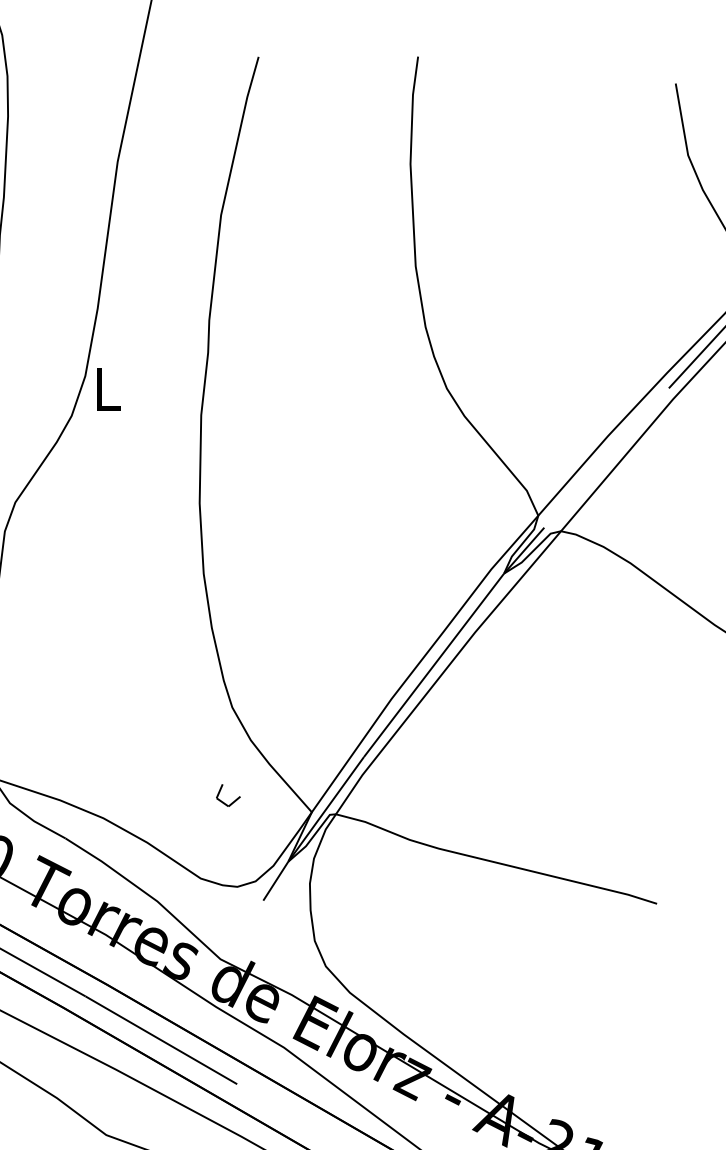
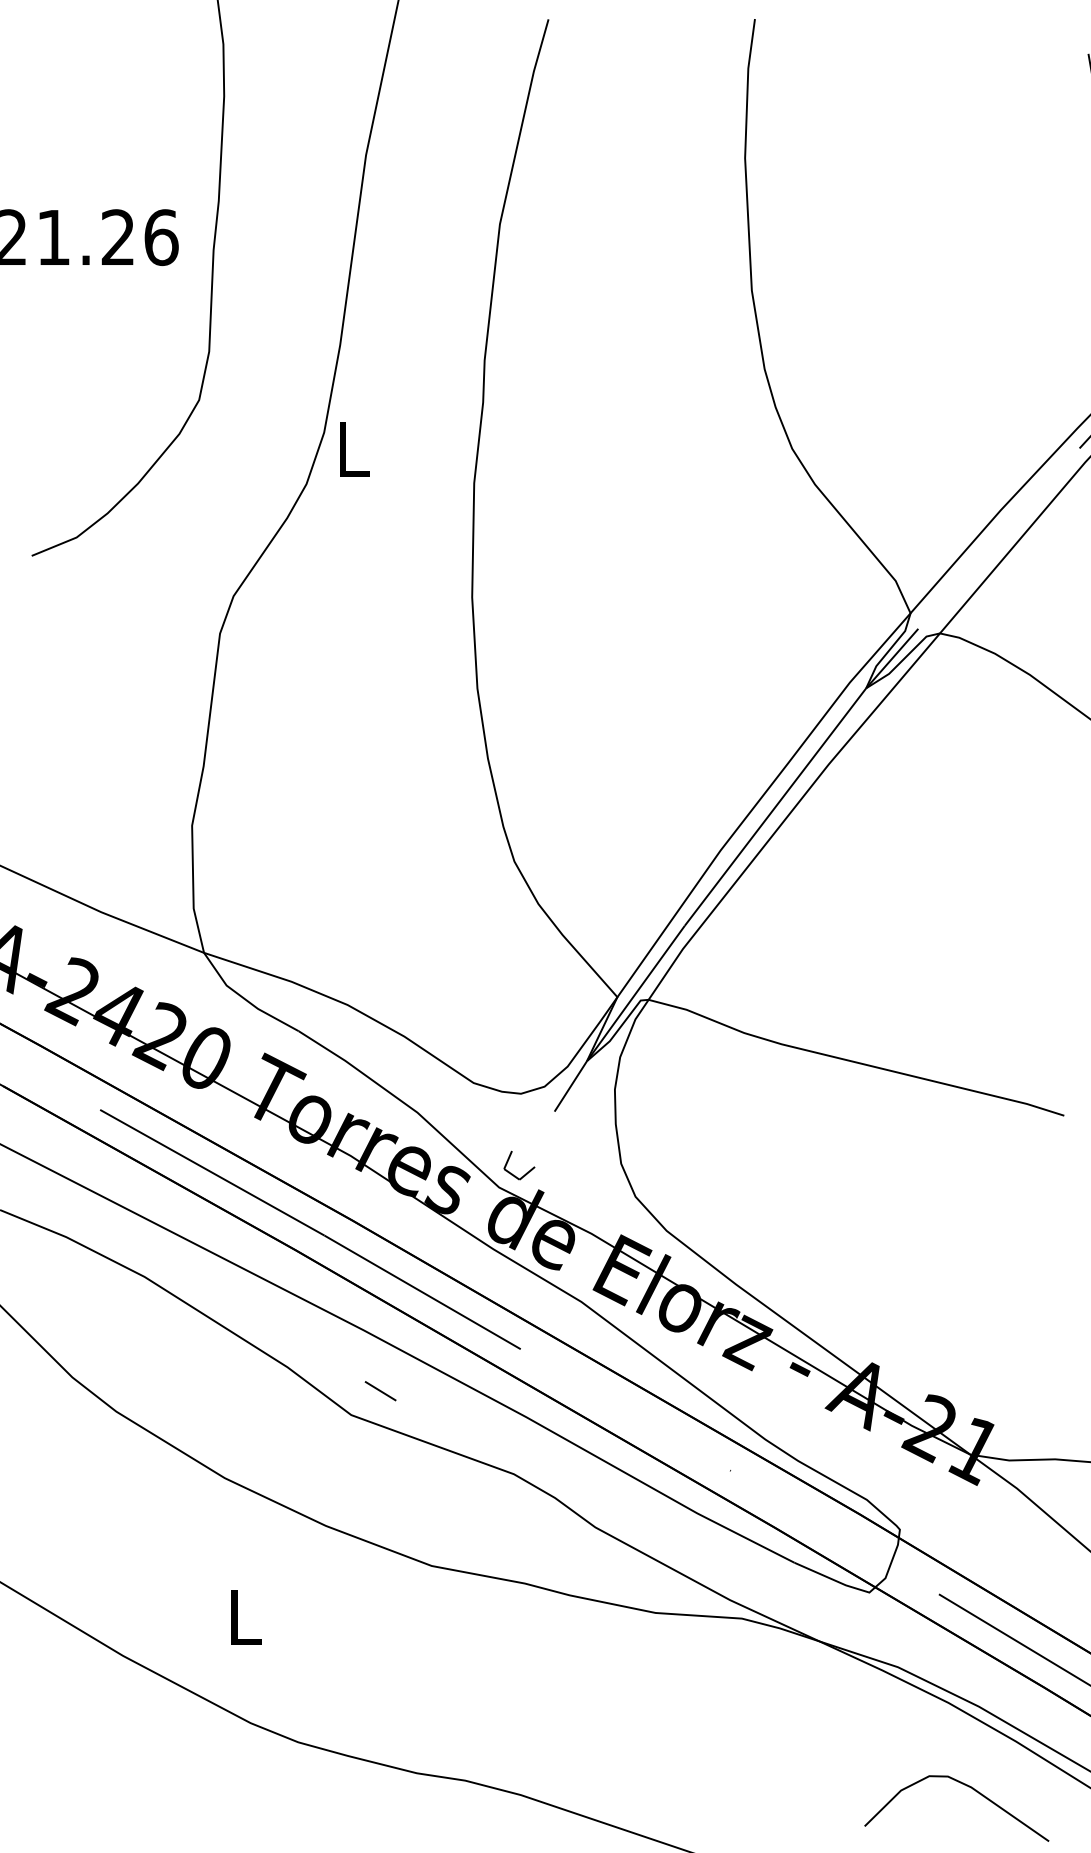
line: (233, 800) -> (526, 1172), moved
line: (128, 1116) -> (380, 1390), added

